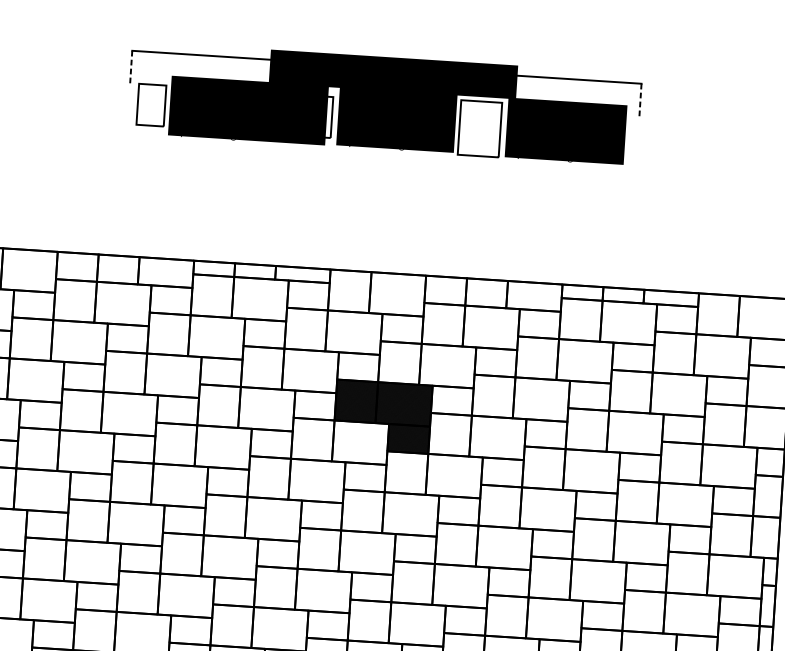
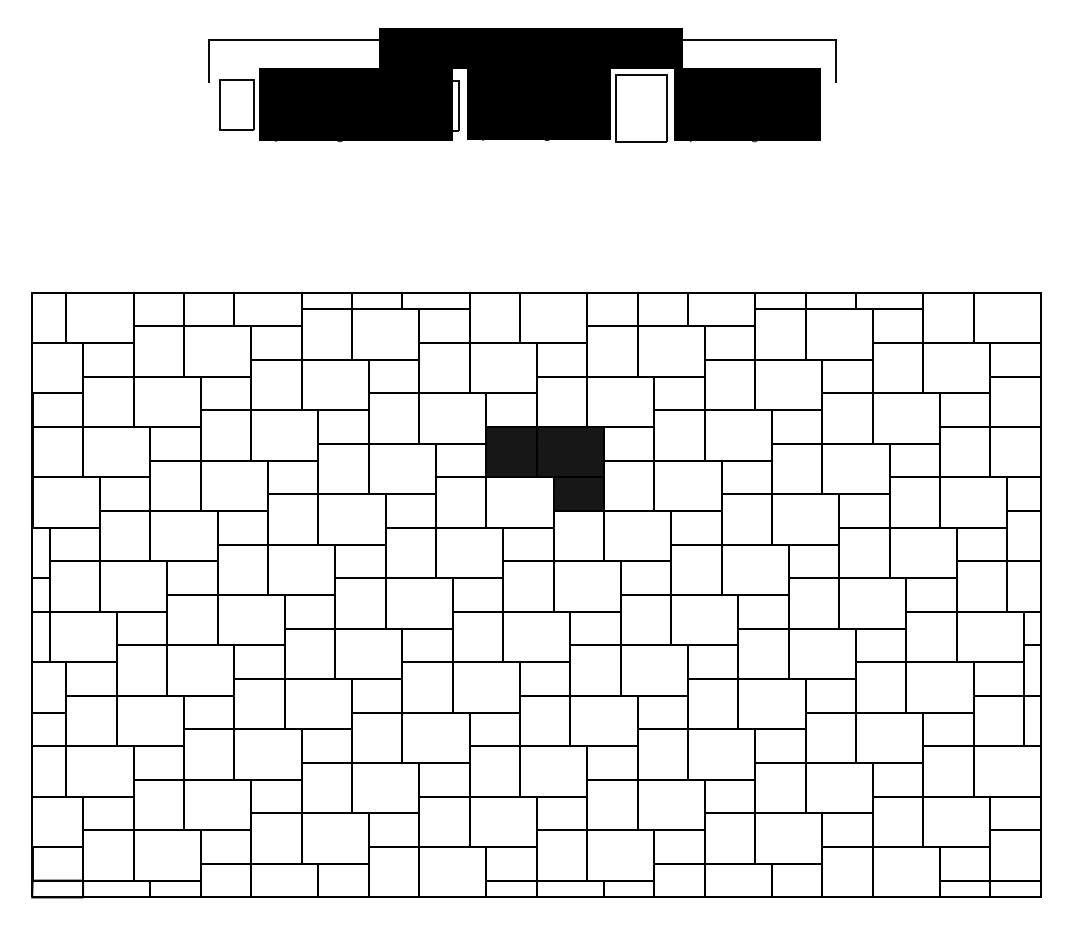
line: (130, 67) -> (208, 60), dashed -> solid
line: (640, 100) -> (836, 60), dashed -> solid

